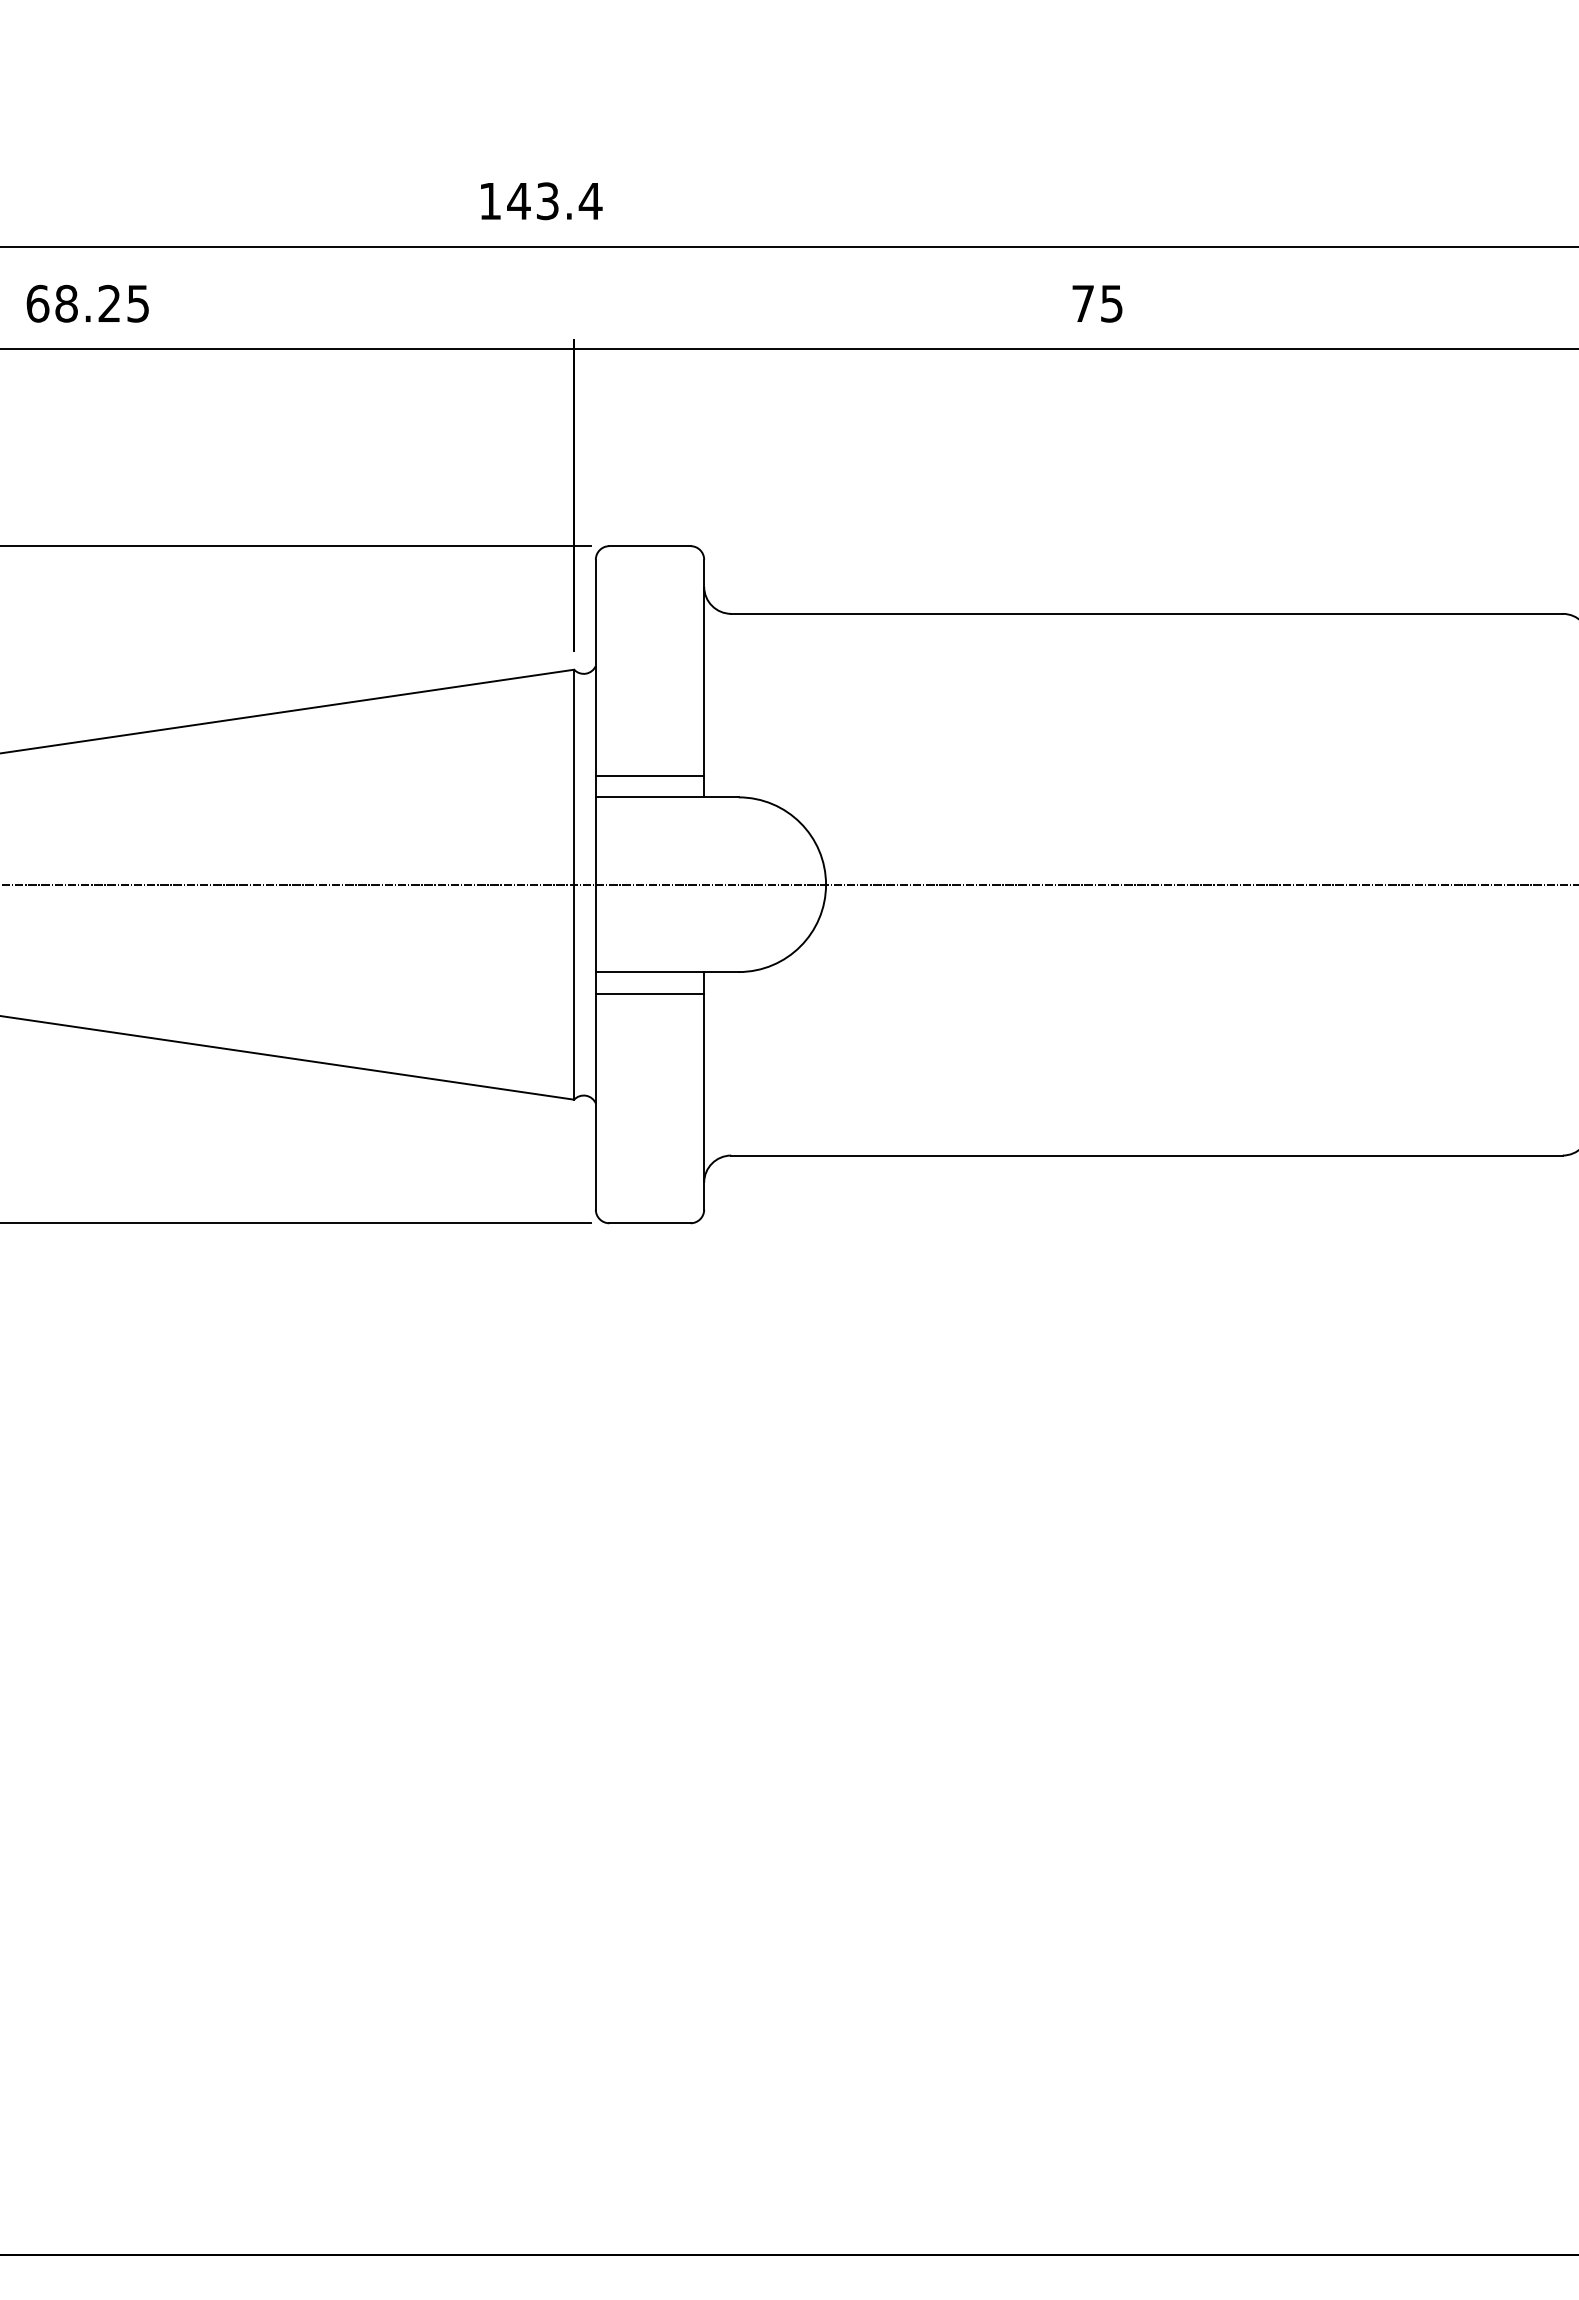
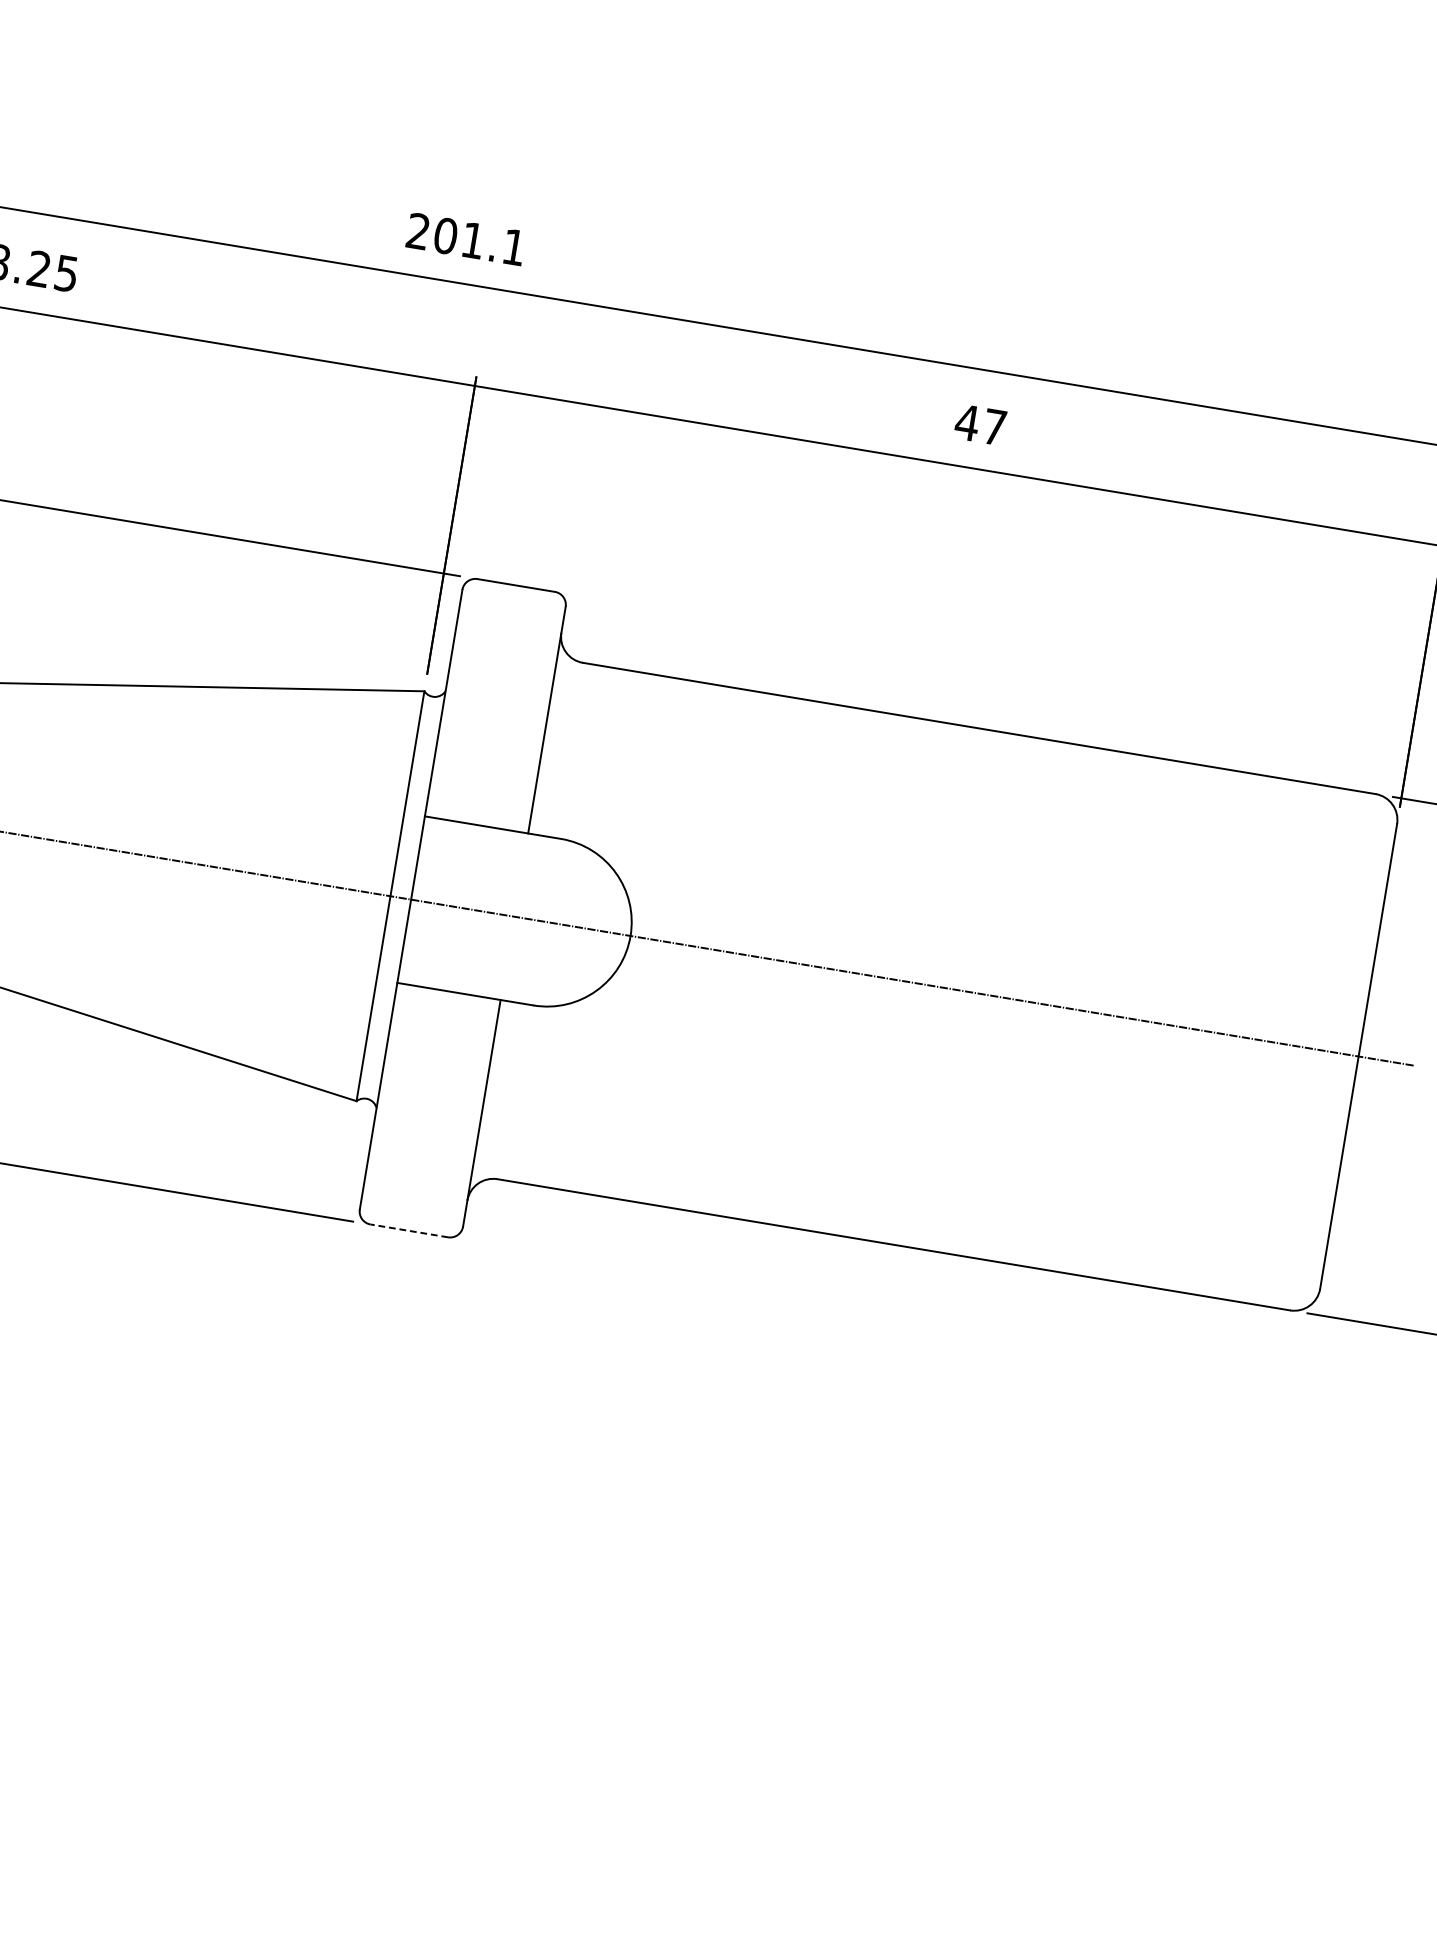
text: (540, 201) -> (466, 239), 143.4 -> 201.1
text: (1096, 303) -> (980, 424), 75 -> 47
line: (649, 775) -> (479, 804), removed
line: (649, 993) -> (445, 1011), removed
line: (650, 1223) -> (409, 1231), solid -> dashed

